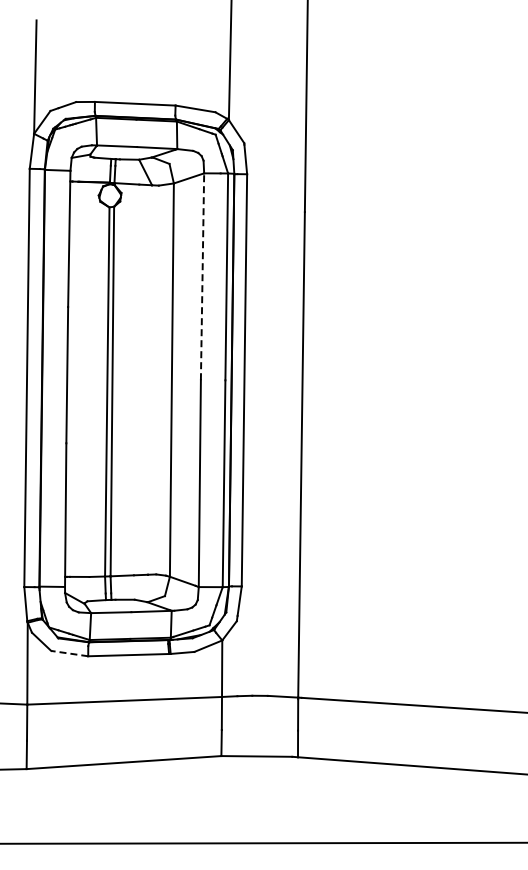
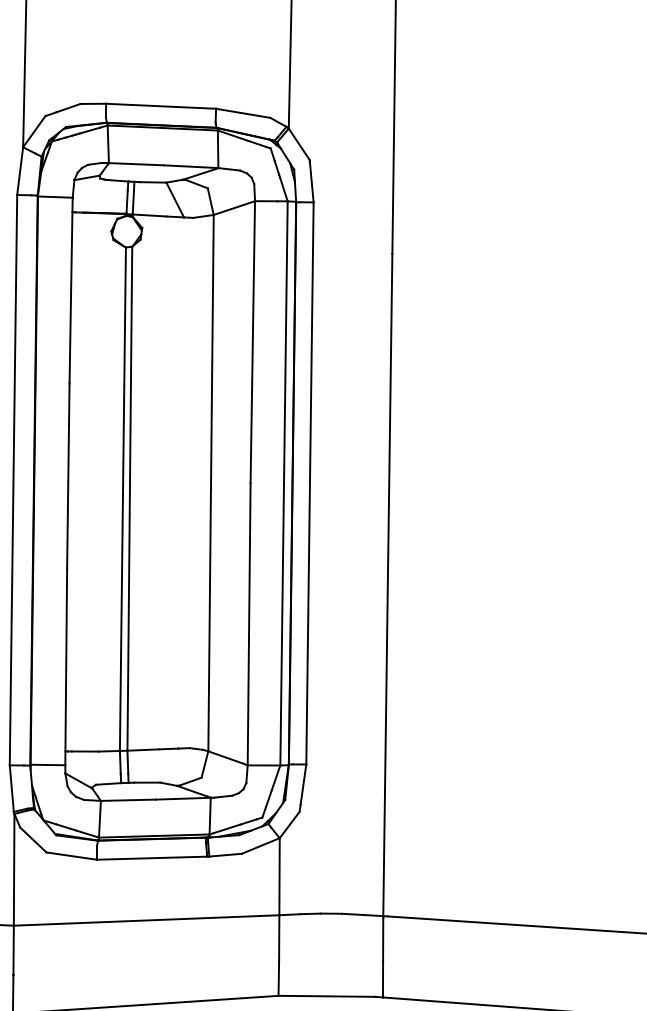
line: (202, 276) -> (252, 341), dashed -> solid
line: (69, 653) -> (71, 855), dashed -> solid

